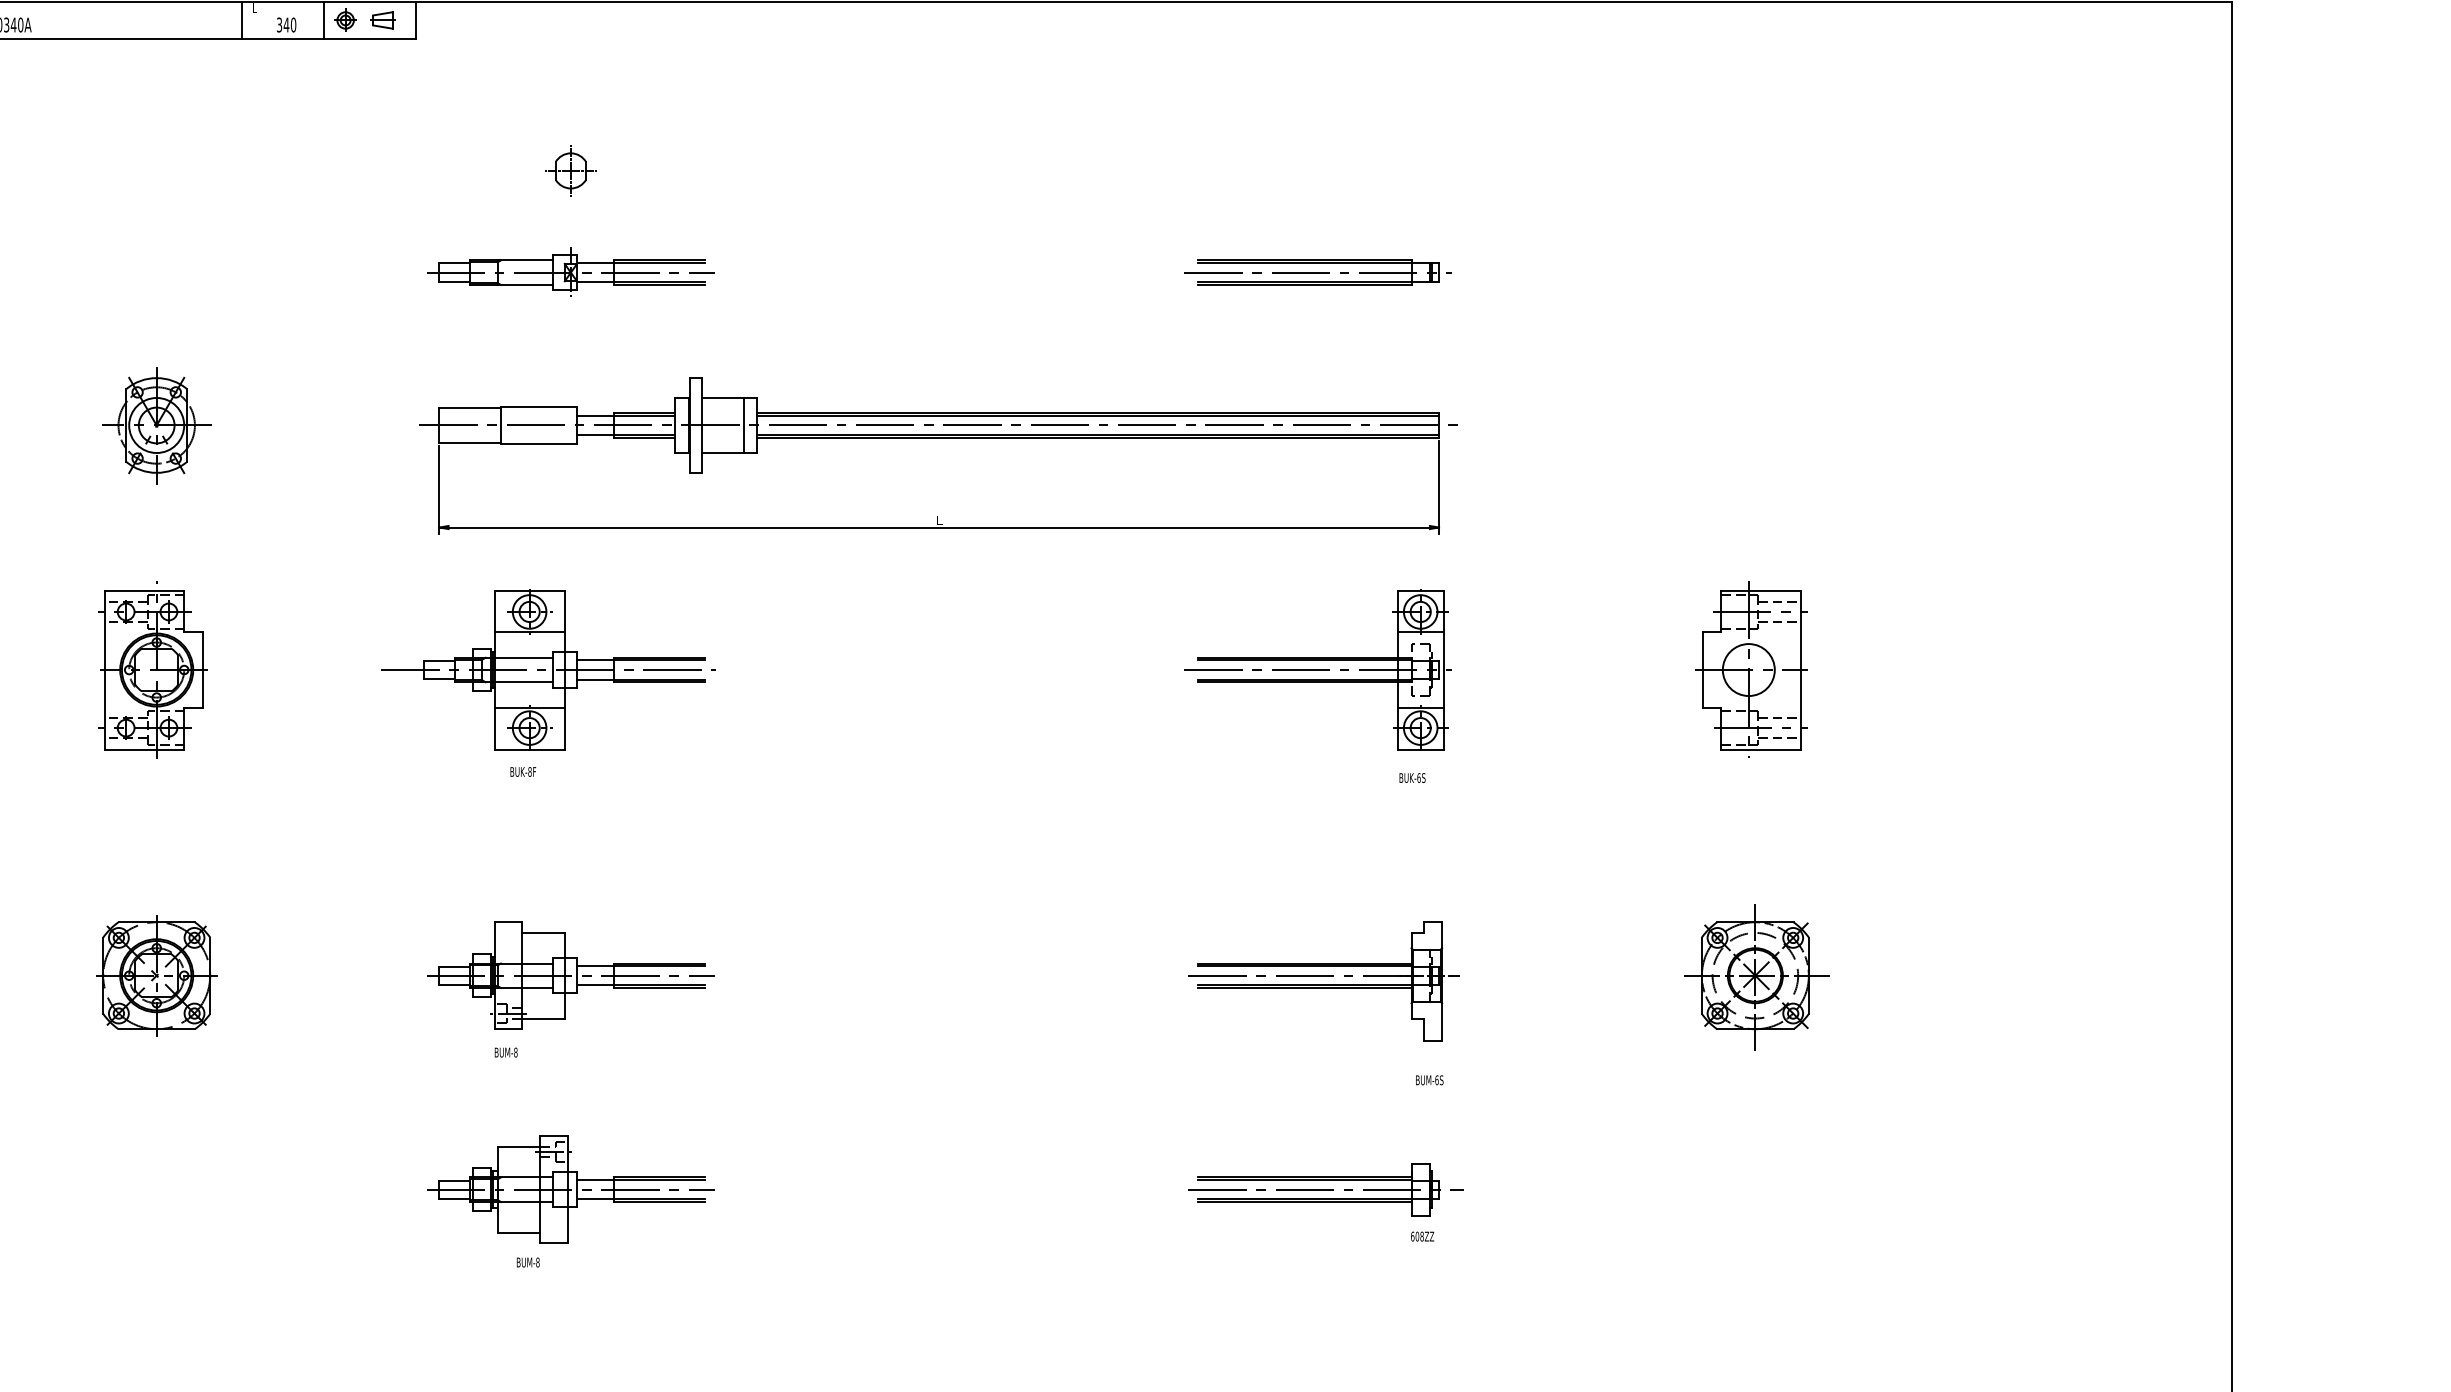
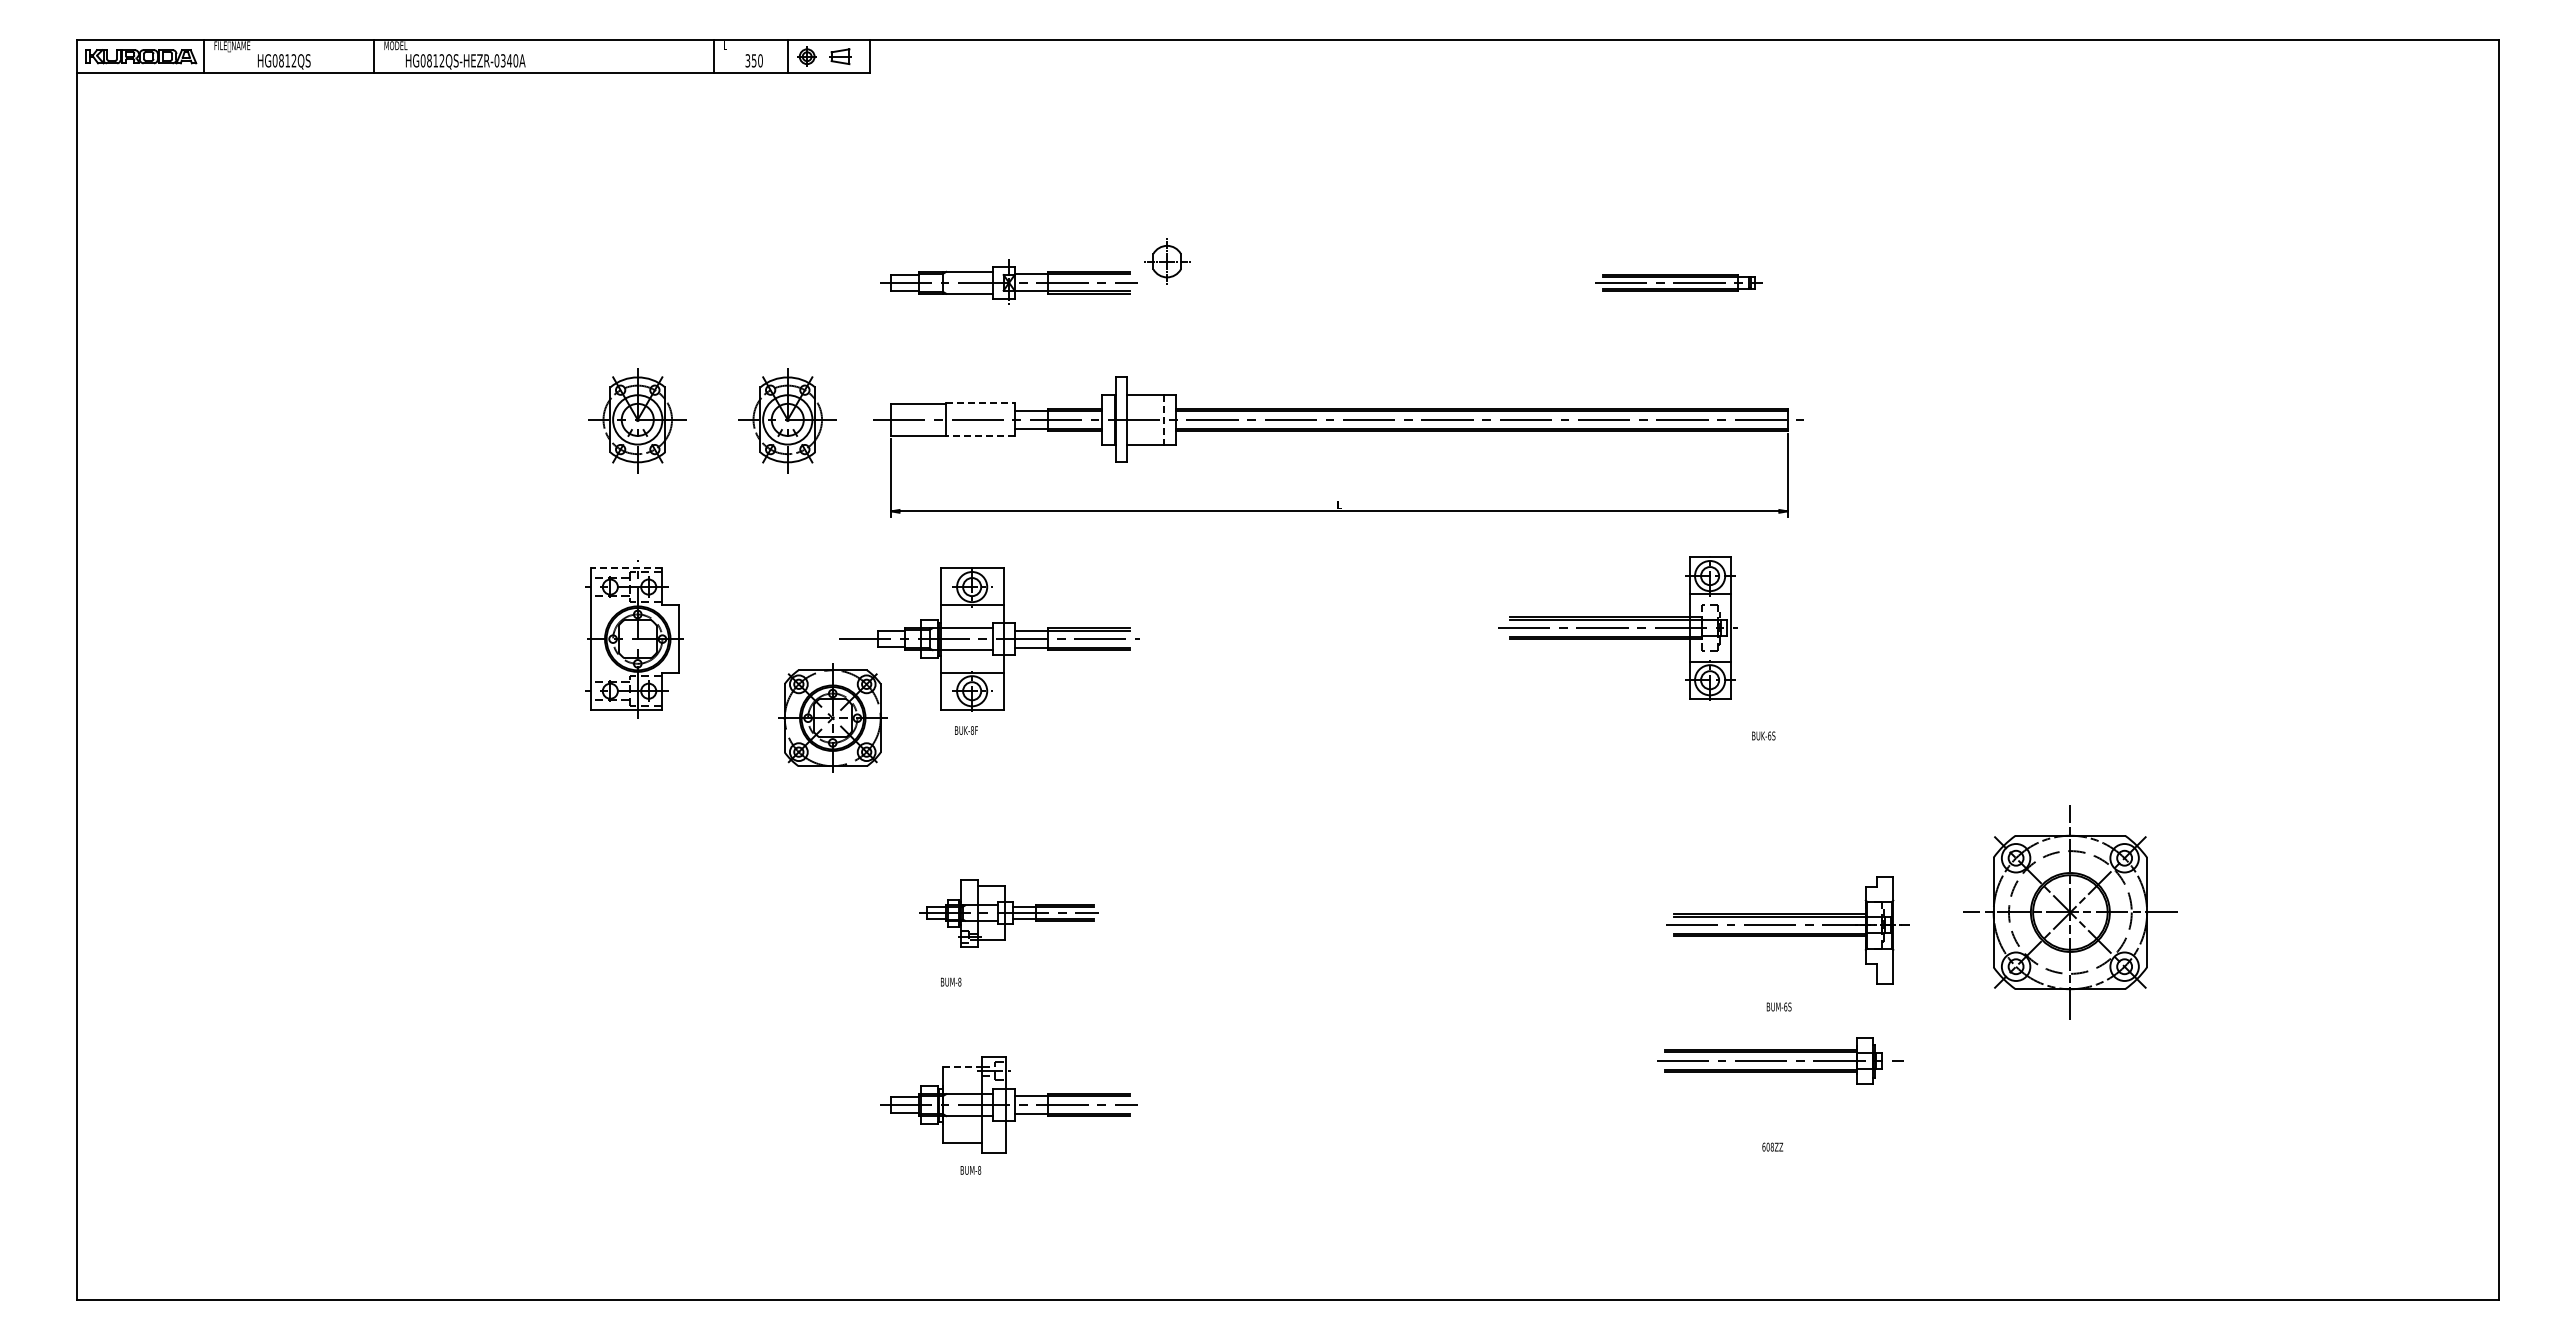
text: (285, 24) -> (753, 60), 340 -> 350
part: (571, 170) -> (1167, 261), moved
part: (1317, 272) -> (1678, 282), size x0.7
line: (538, 407) -> (980, 403), solid -> dashed
line: (744, 425) -> (1164, 419), solid -> dashed
part: (323, 426) -> (787, 420), added
line: (537, 444) -> (979, 436), solid -> dashed
line: (144, 590) -> (626, 567), solid -> dashed
part: (1751, 669) -> (2067, 638), removed
part: (1317, 670) -> (1617, 628), moved
part: (156, 974) -> (832, 717), moved
part: (570, 974) -> (1008, 912), size x0.7
part: (1756, 977) -> (2072, 914), size x1.6
part: (1324, 981) -> (1787, 930), moved
line: (519, 1146) -> (963, 1066), solid -> dashed
part: (1326, 1189) -> (1780, 1060), moved

